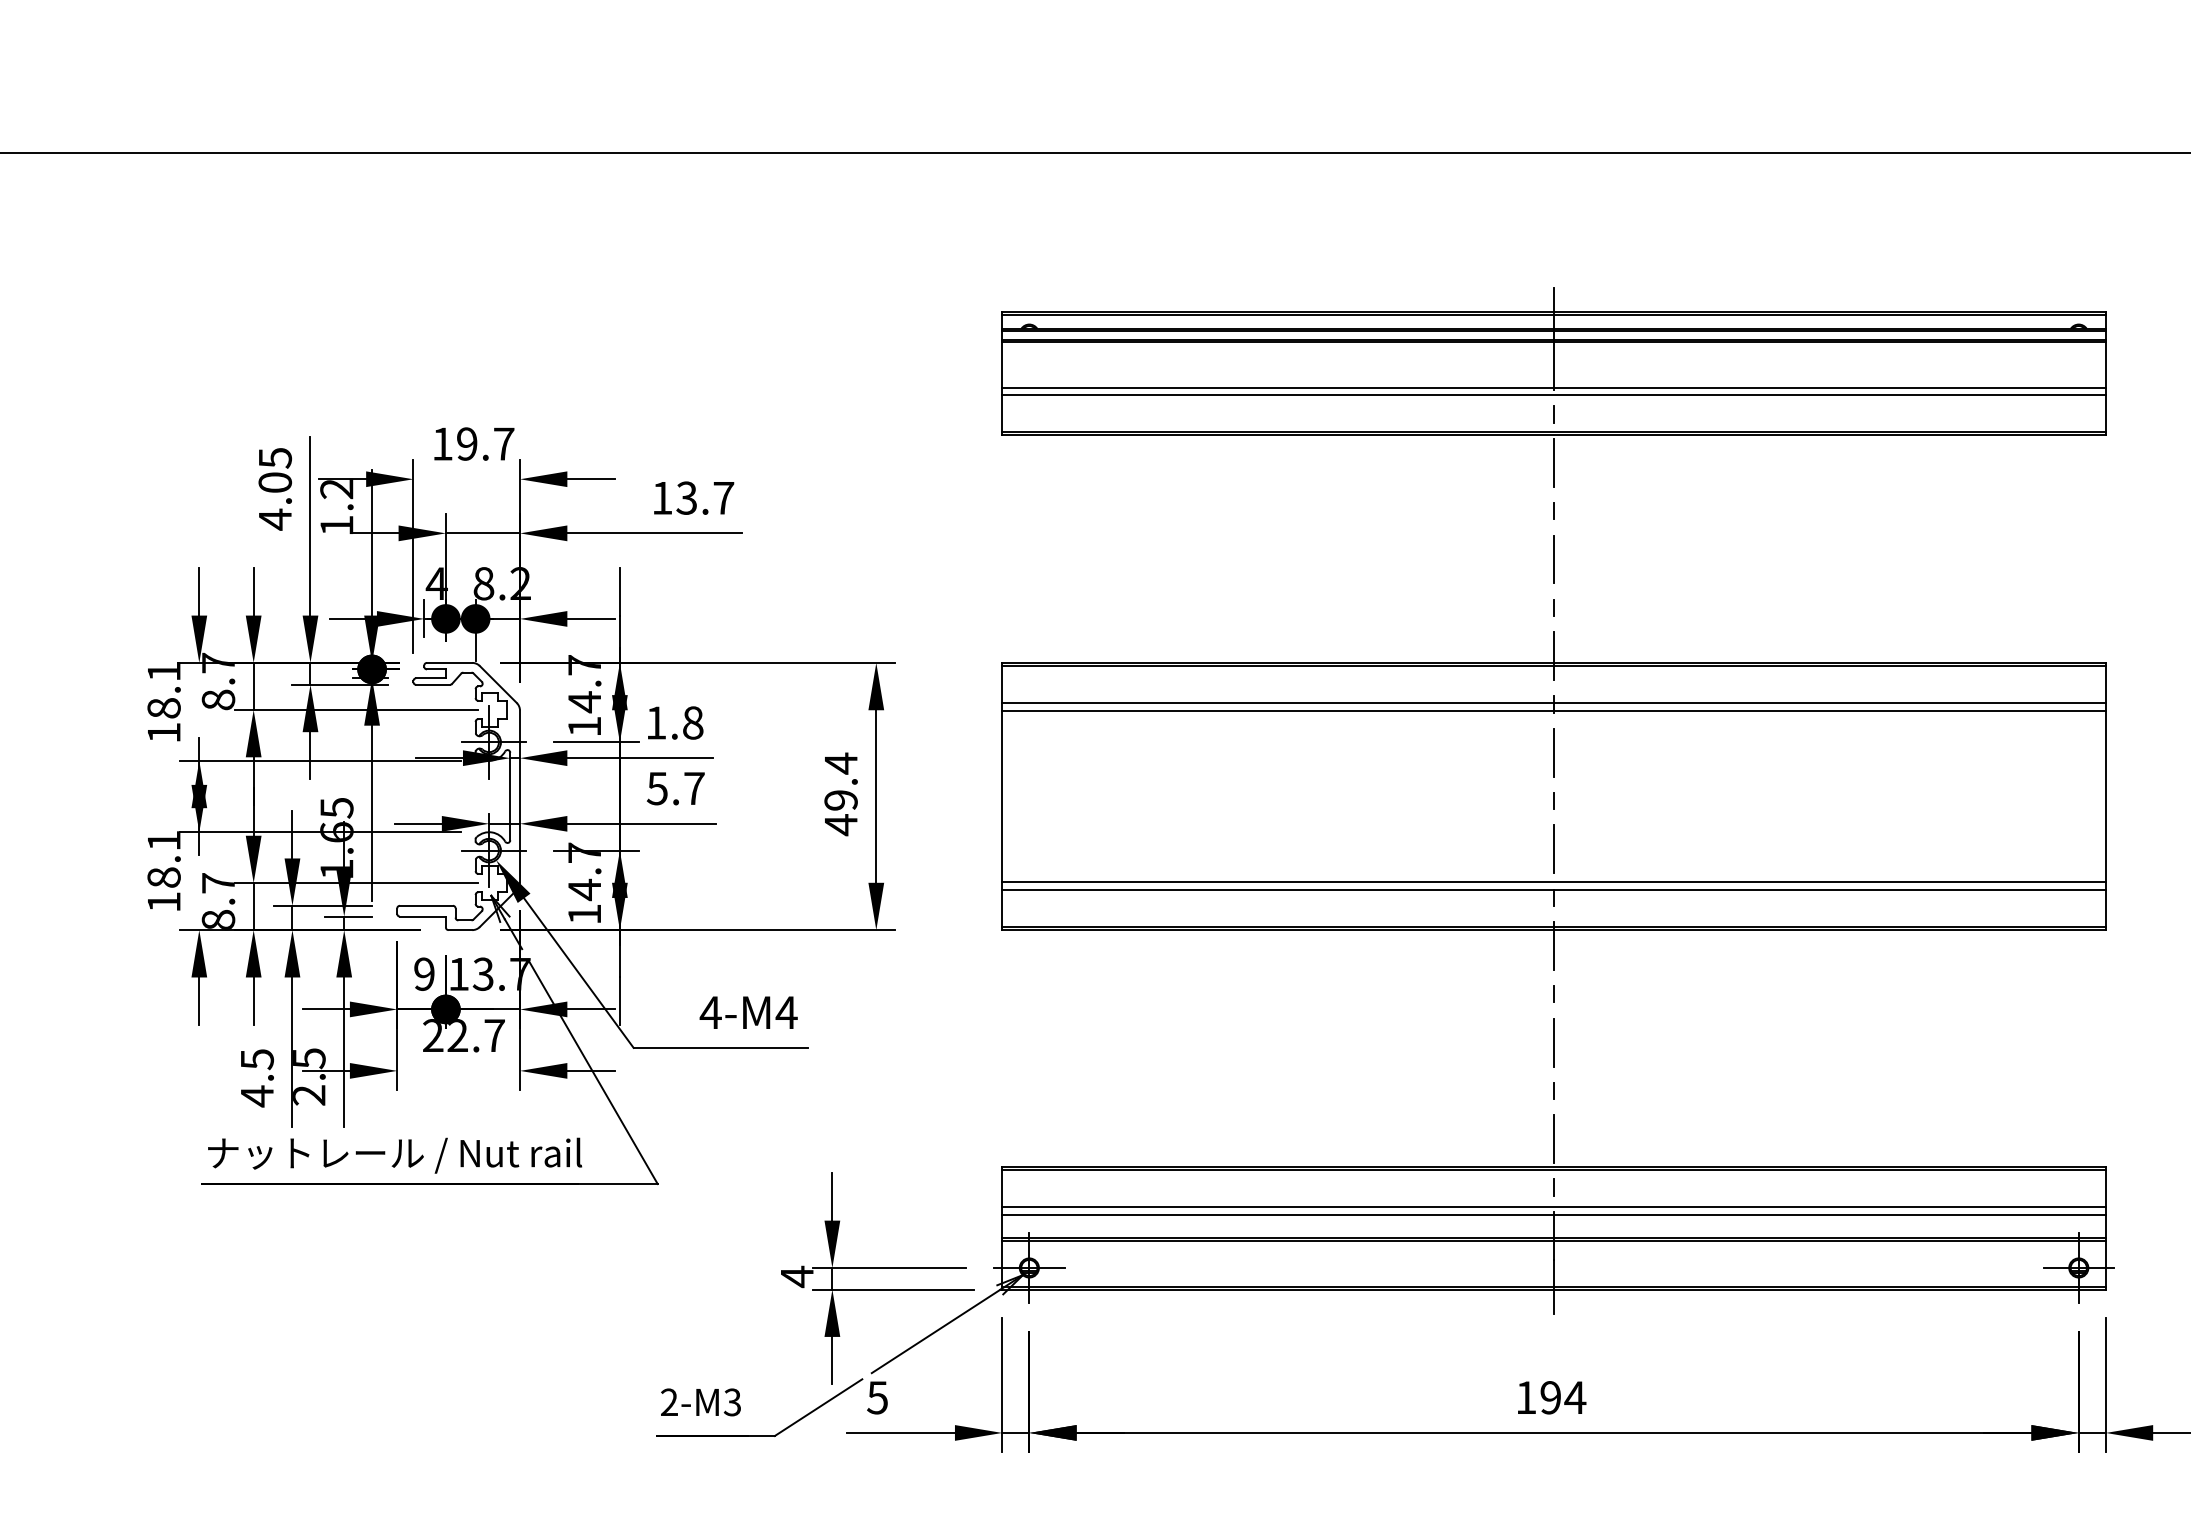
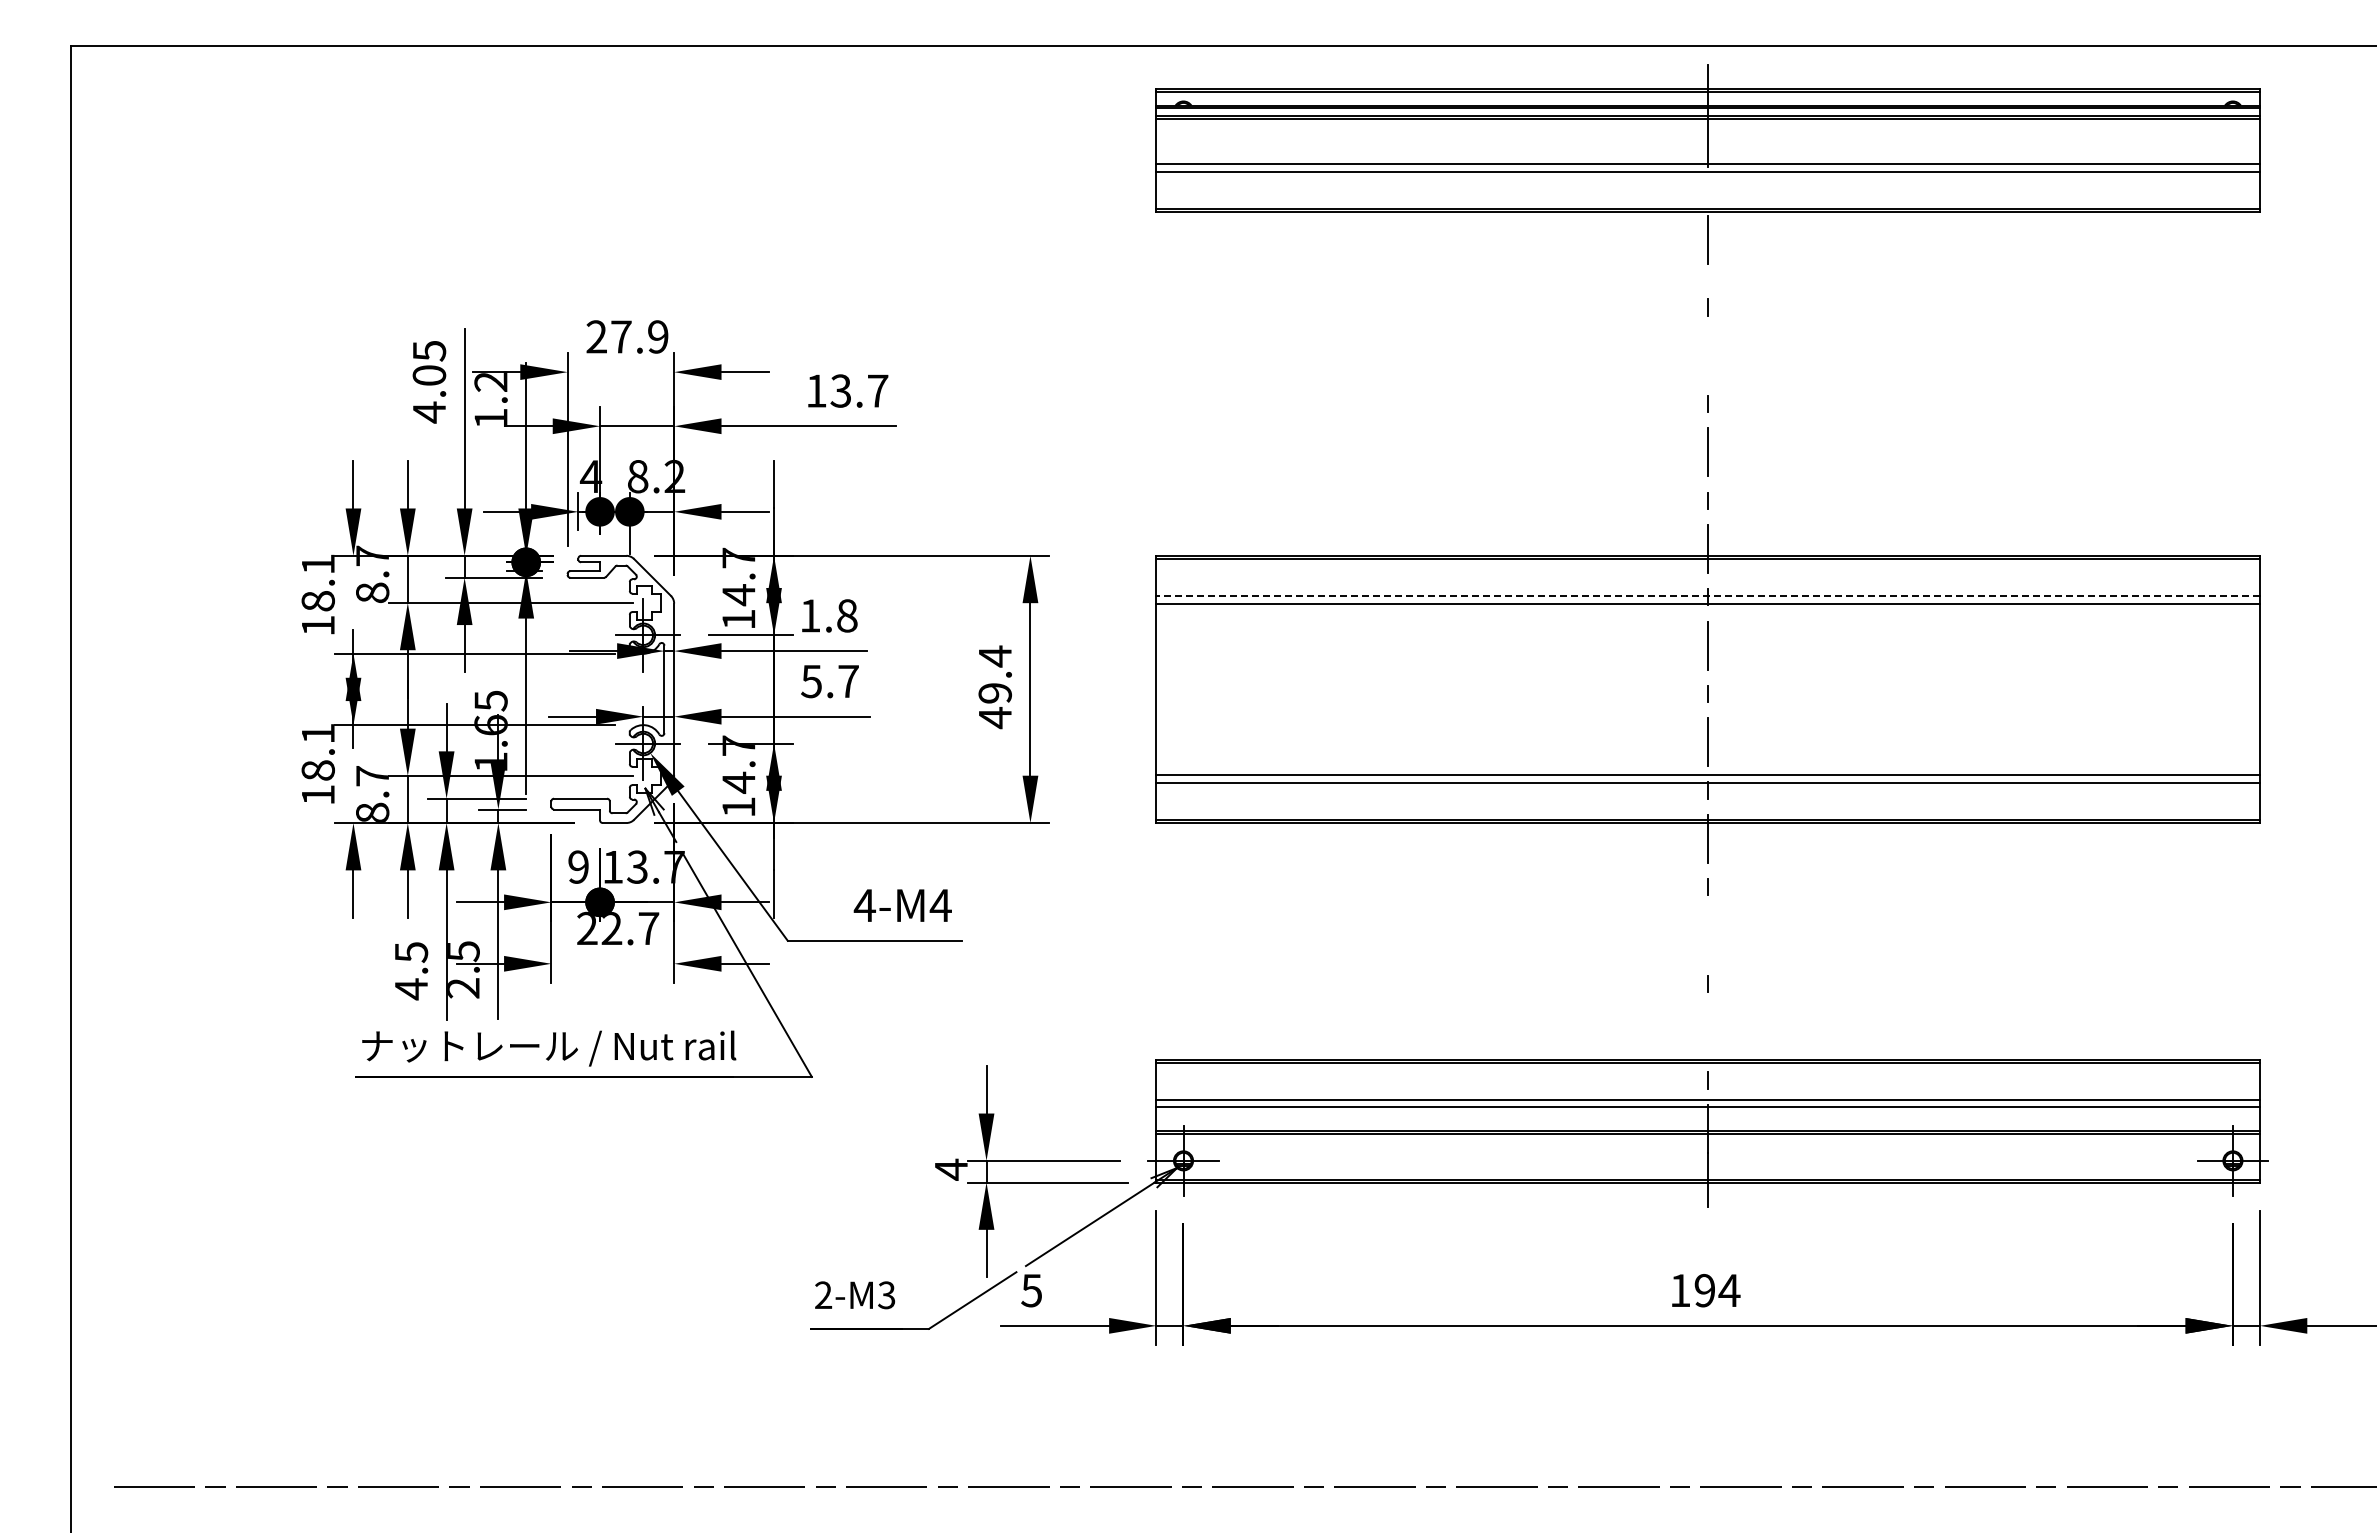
part: (1553, 387) -> (1707, 164), moved
text: (473, 443) -> (627, 336), 19.7 -> 27.9
line: (1554, 702) -> (1708, 595), solid -> dashed
line: (1554, 1042) -> (1708, 935), removed
line: (1554, 1139) -> (1708, 1032), removed

